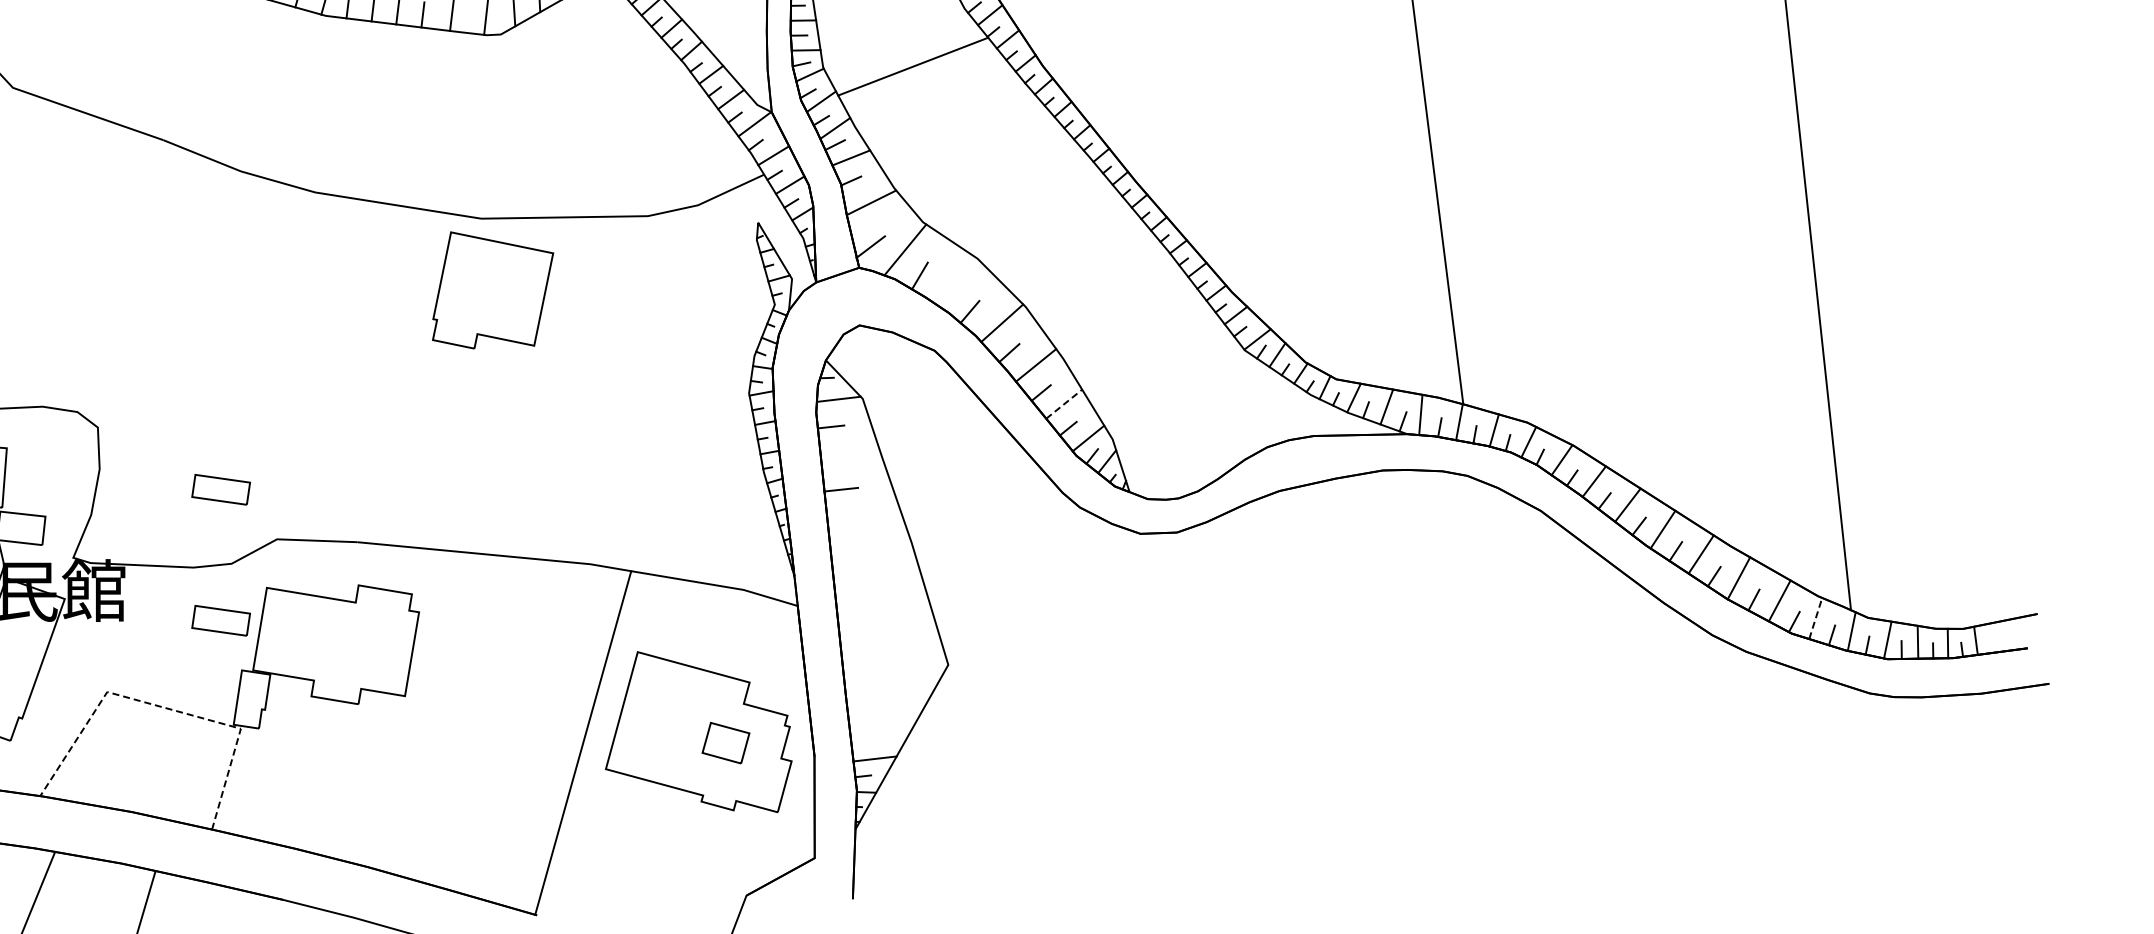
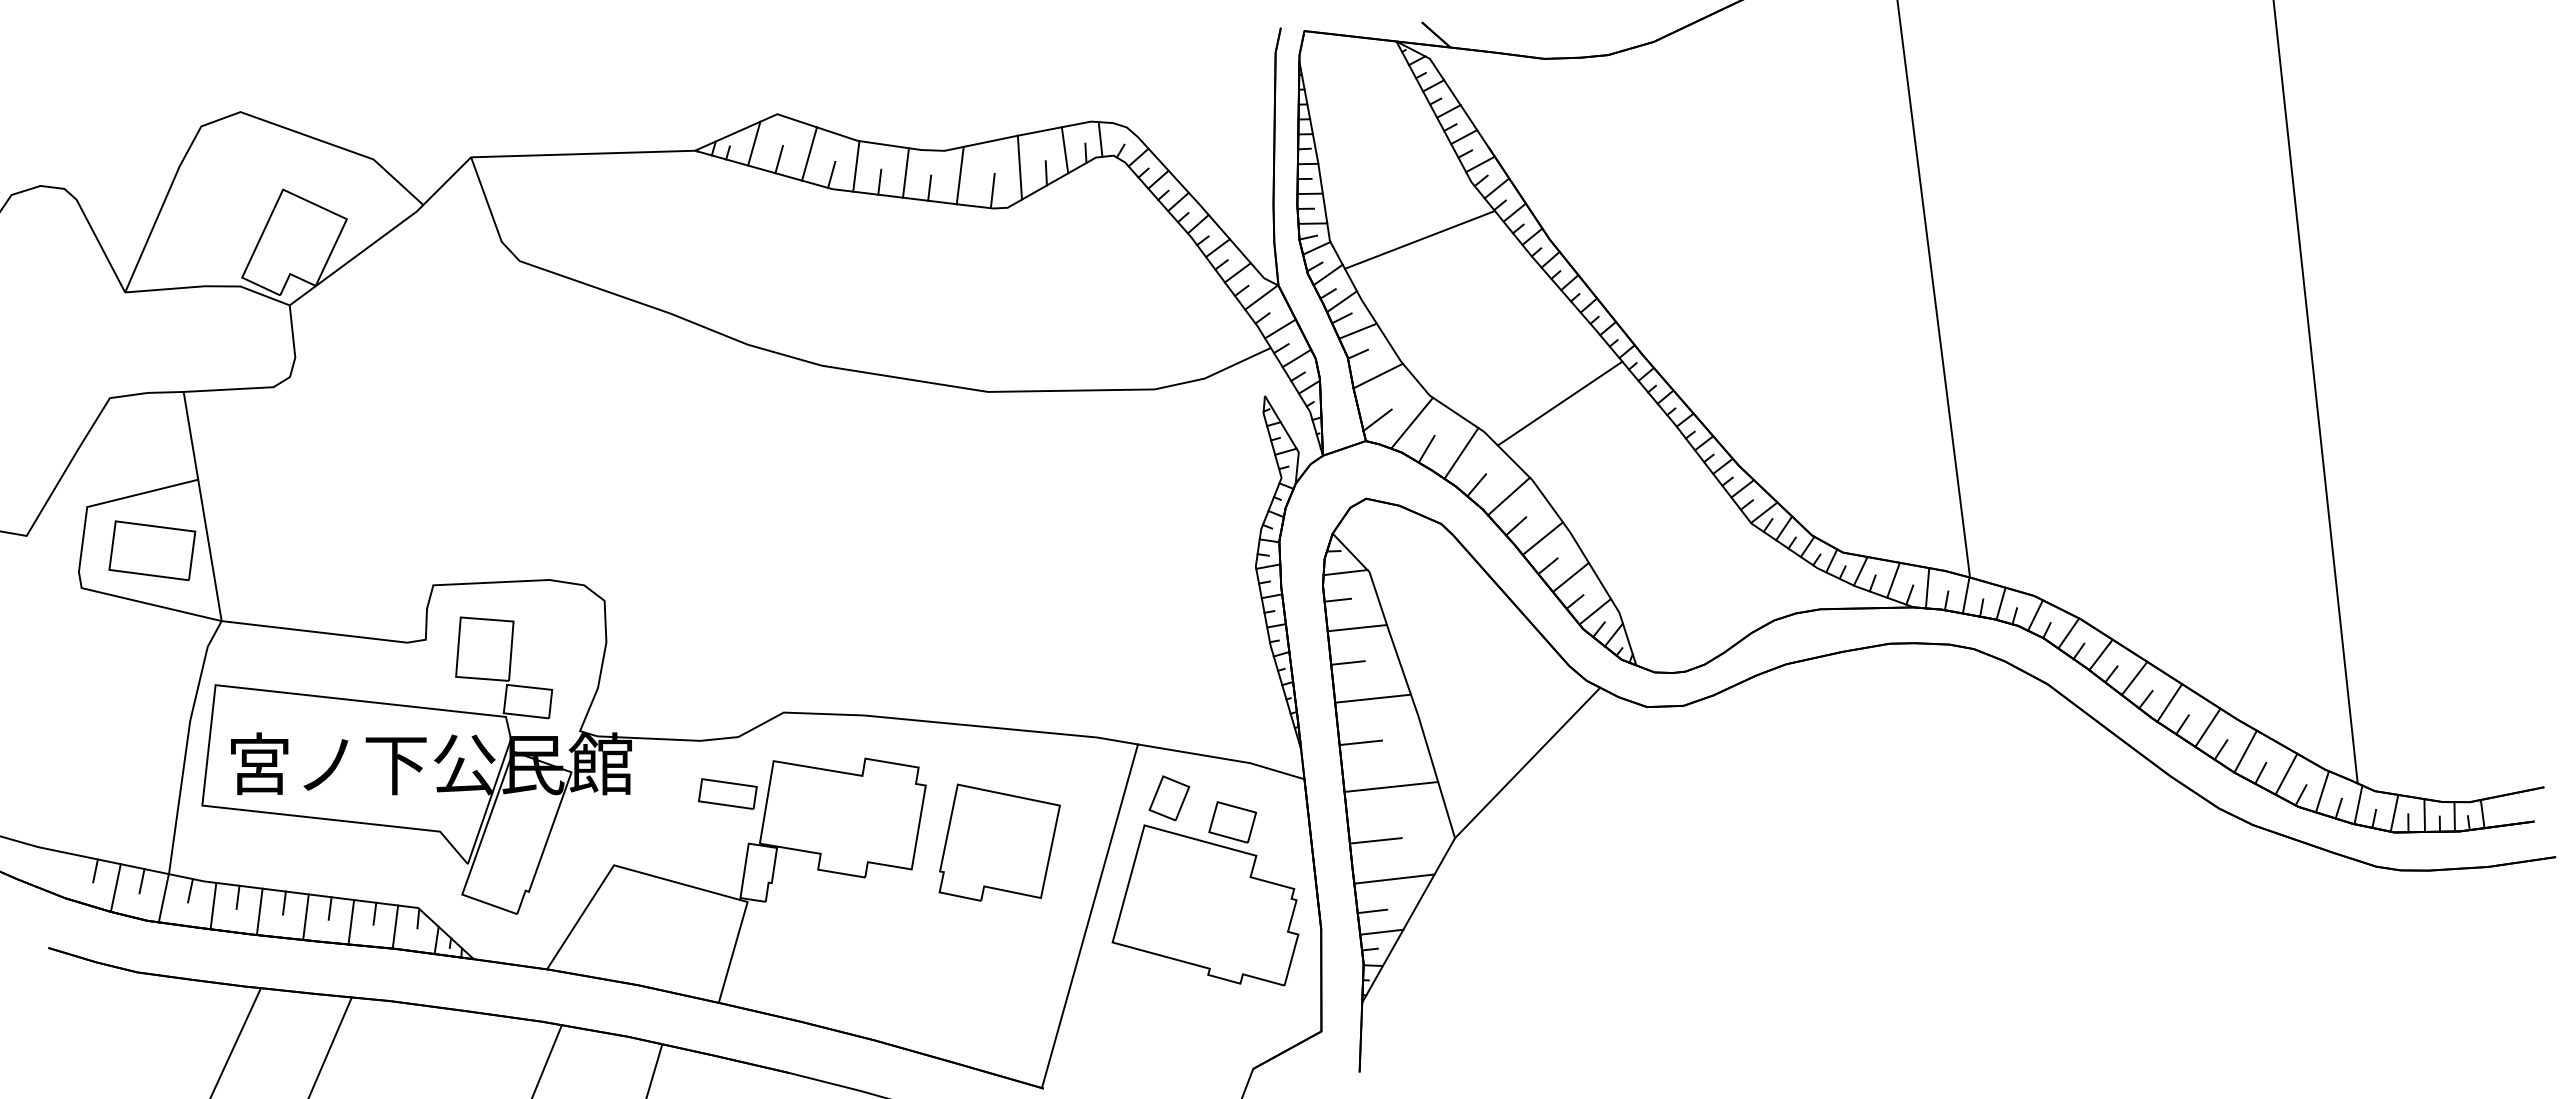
line: (1052, 230) -> (1559, 403), added
line: (954, 280) -> (1461, 453), added
part: (492, 290) -> (999, 842), moved
line: (1064, 404) -> (1571, 577), dashed -> solid
line: (849, 455) -> (1356, 628), added
part: (220, 489) -> (727, 662), removed
line: (866, 525) -> (1373, 698), added
line: (853, 569) -> (1360, 742), added
line: (1020, 589) -> (1527, 762), added
line: (884, 613) -> (1391, 786), added
line: (1815, 618) -> (2322, 791), dashed -> solid
part: (662, 625) -> (1169, 798), added
line: (868, 667) -> (1375, 840), added
line: (887, 705) -> (1394, 878), added
line: (164, 708) -> (671, 881), dashed -> solid
line: (865, 738) -> (1372, 911), added
part: (725, 743) -> (1232, 822), moved

